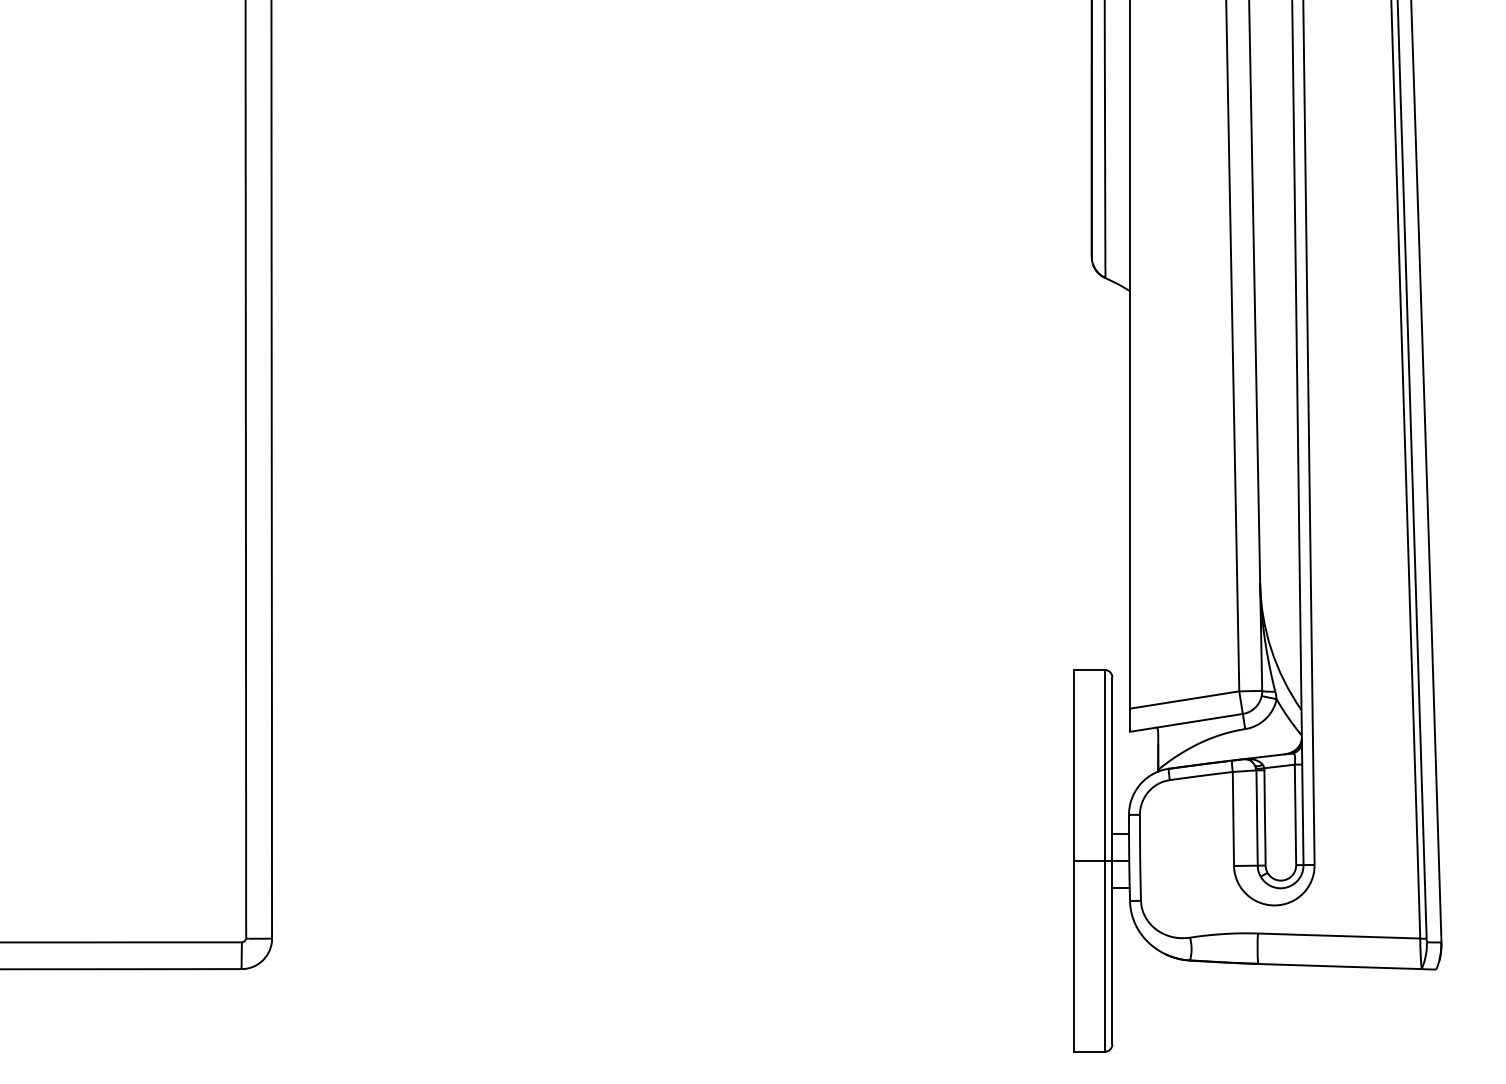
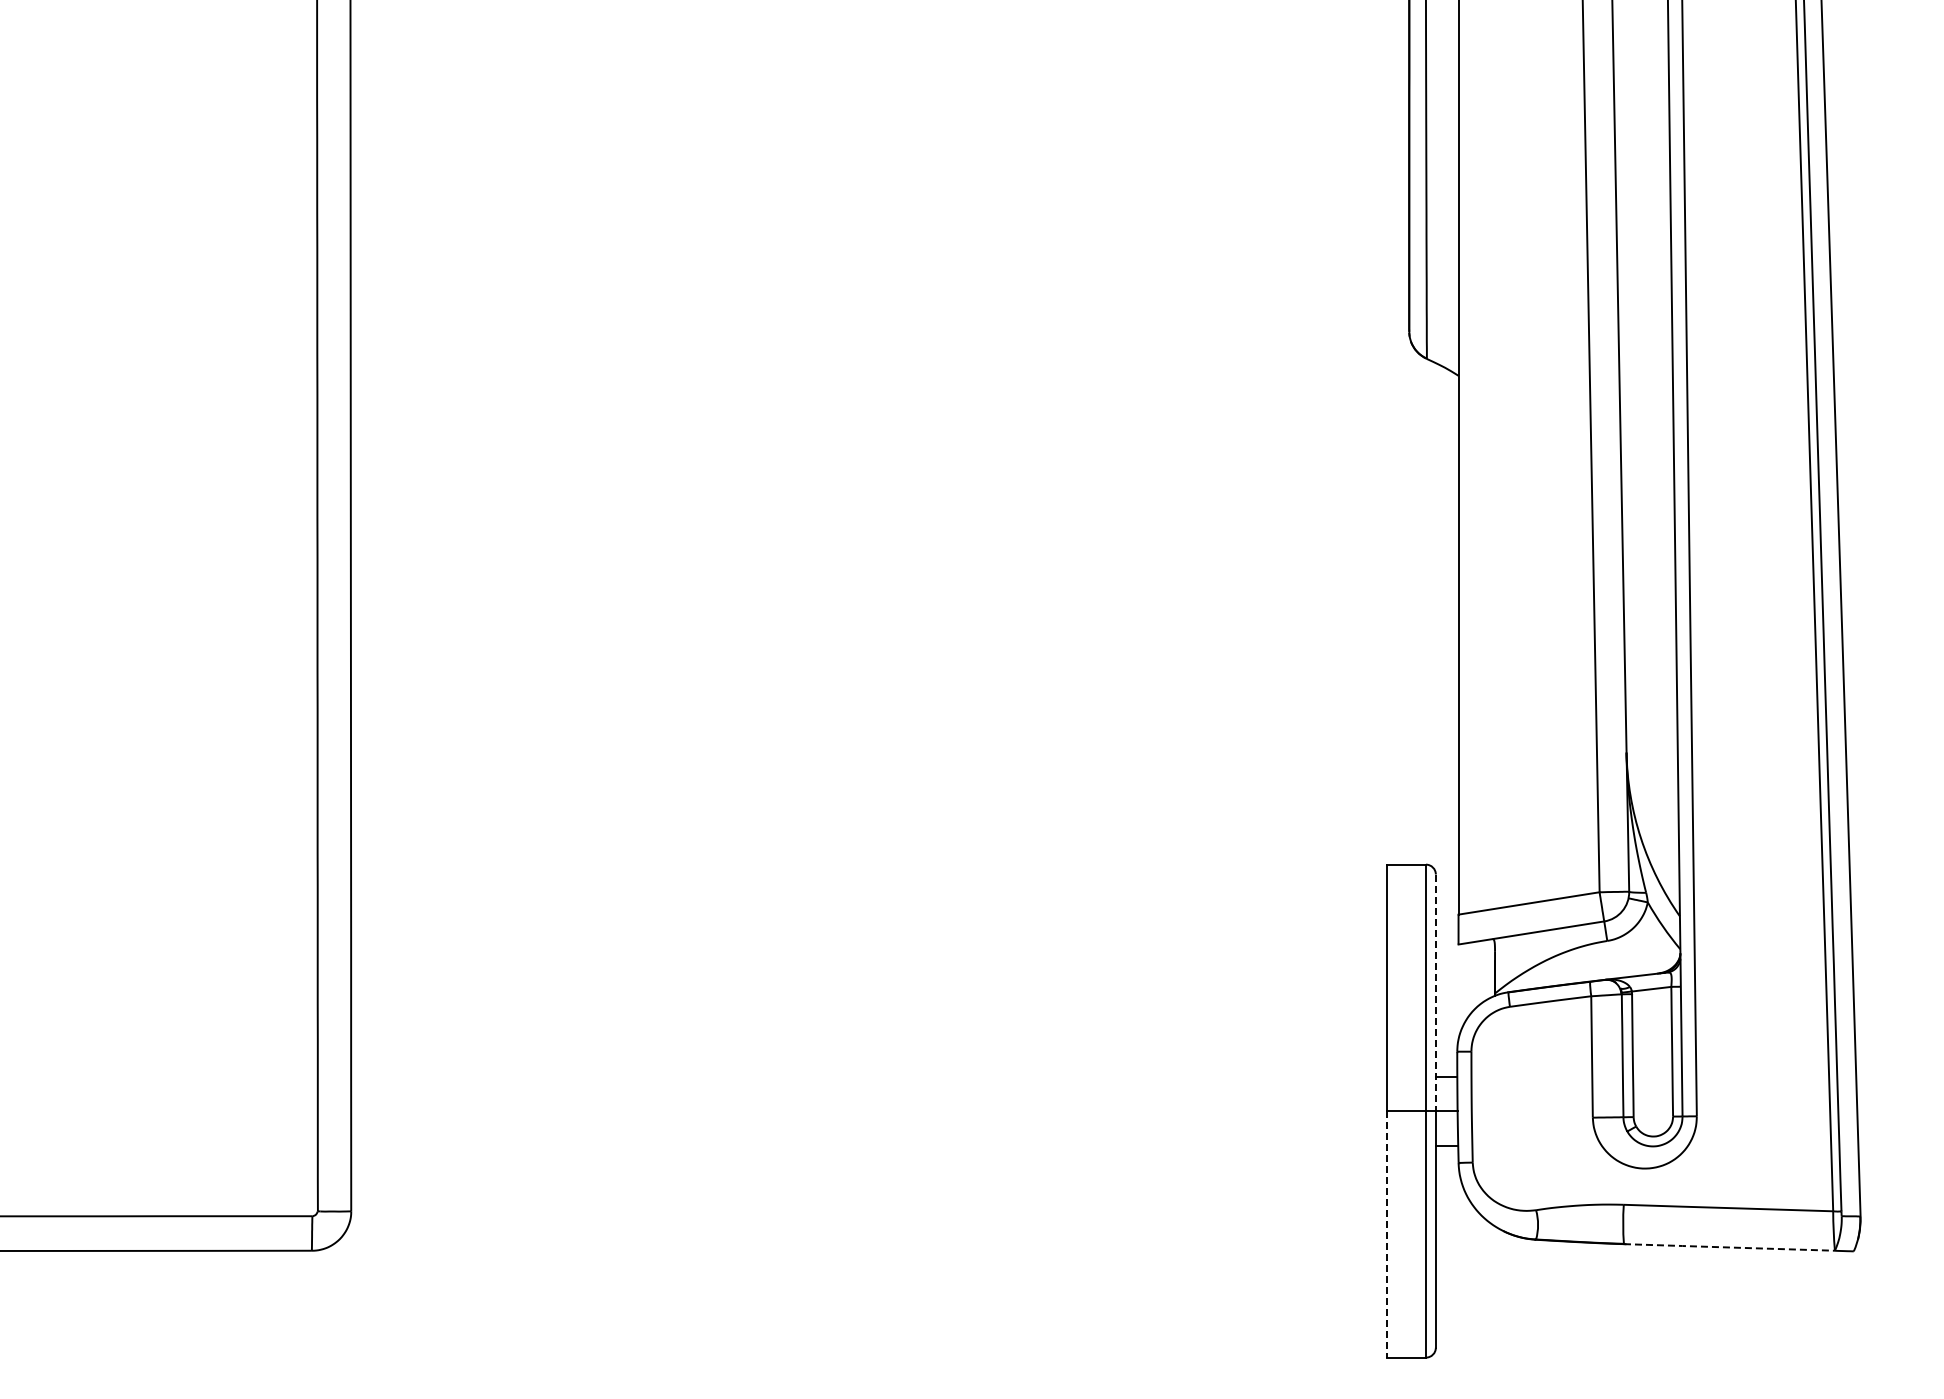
line: (1112, 769) -> (1435, 993), solid -> dashed
line: (1074, 956) -> (1386, 1234), solid -> dashed
line: (1339, 966) -> (1729, 1247), solid -> dashed

